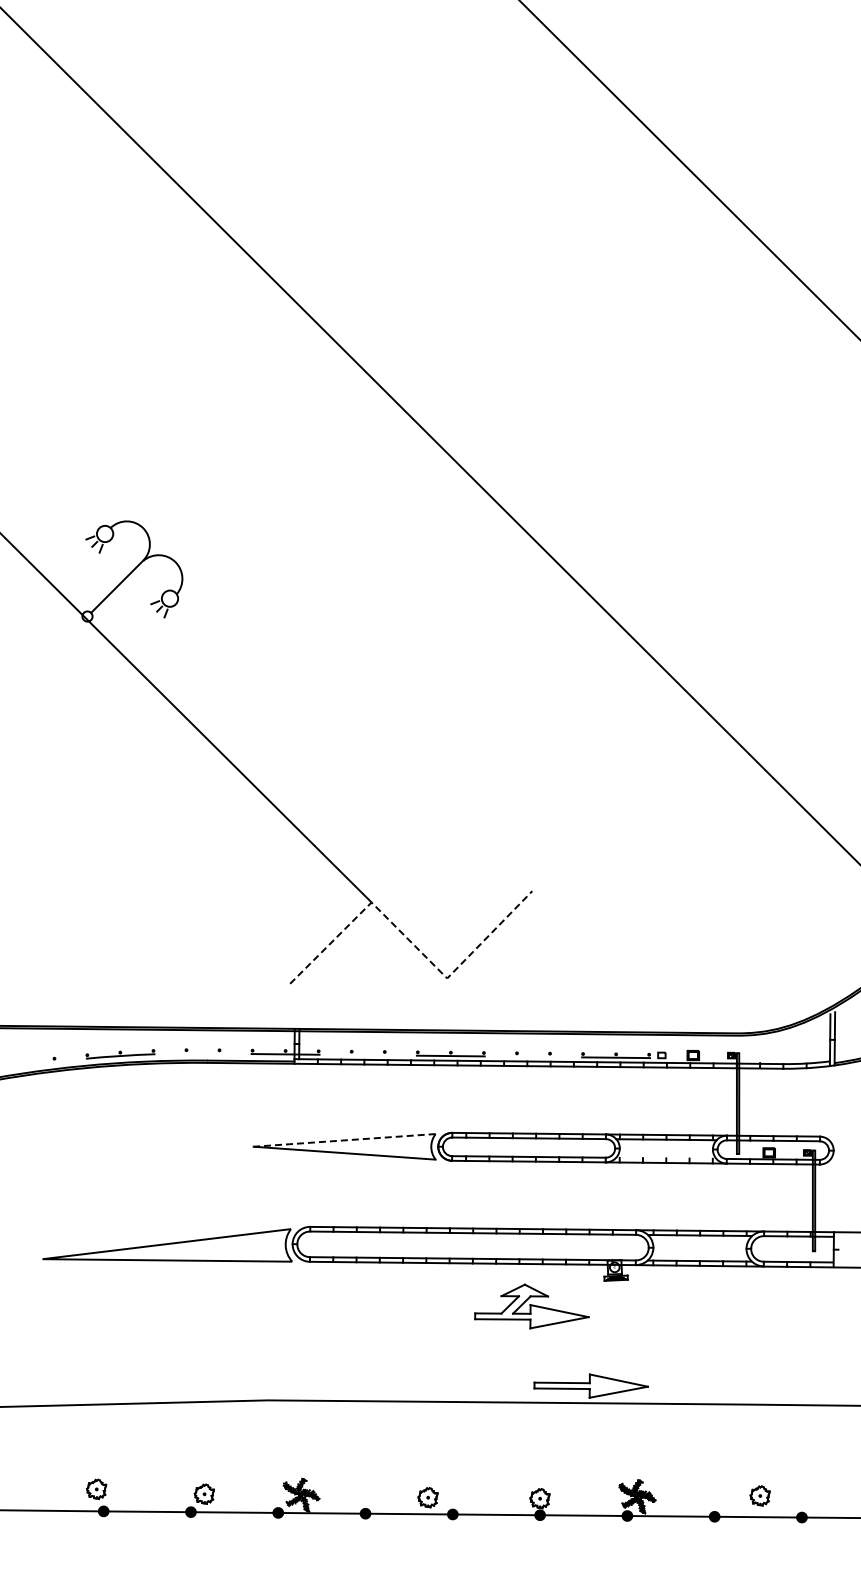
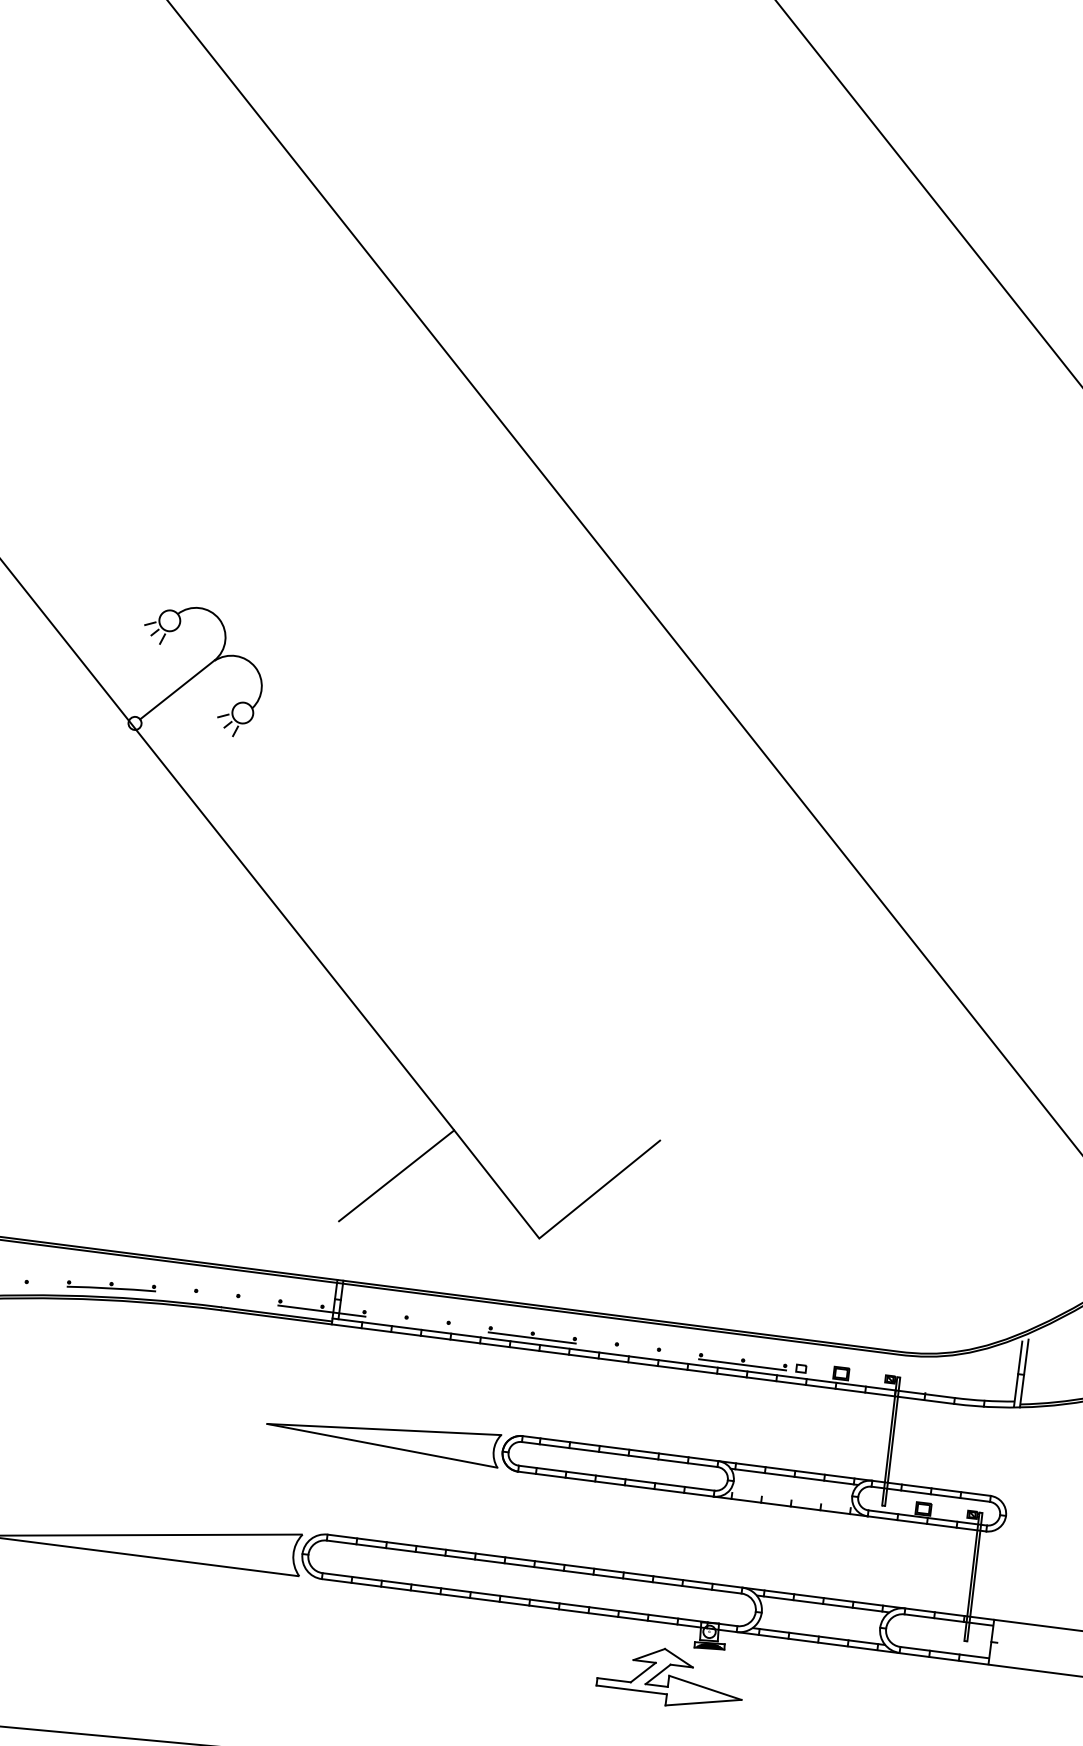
line: (411, 942) -> (499, 1187), dashed -> solid
line: (344, 1140) -> (384, 1429), dashed -> solid
part: (531, 1306) -> (670, 1677), moved

